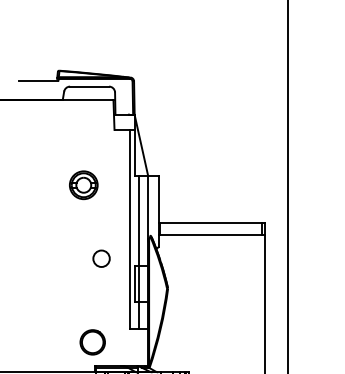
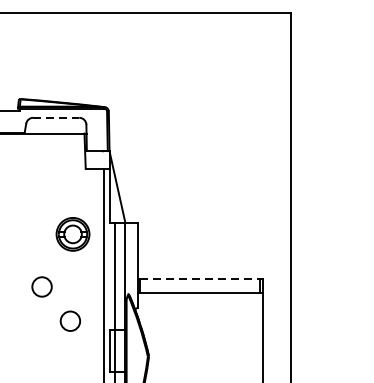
line: (89, 86) -> (56, 117), solid -> dashed
part: (83, 185) -> (72, 234), moved
line: (210, 222) -> (199, 278), solid -> dashed
circle: (77, 229) -> (41, 286), added

